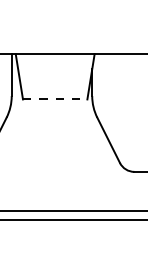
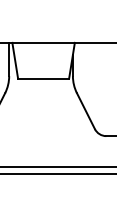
line: (55, 99) -> (43, 78), dashed -> solid

